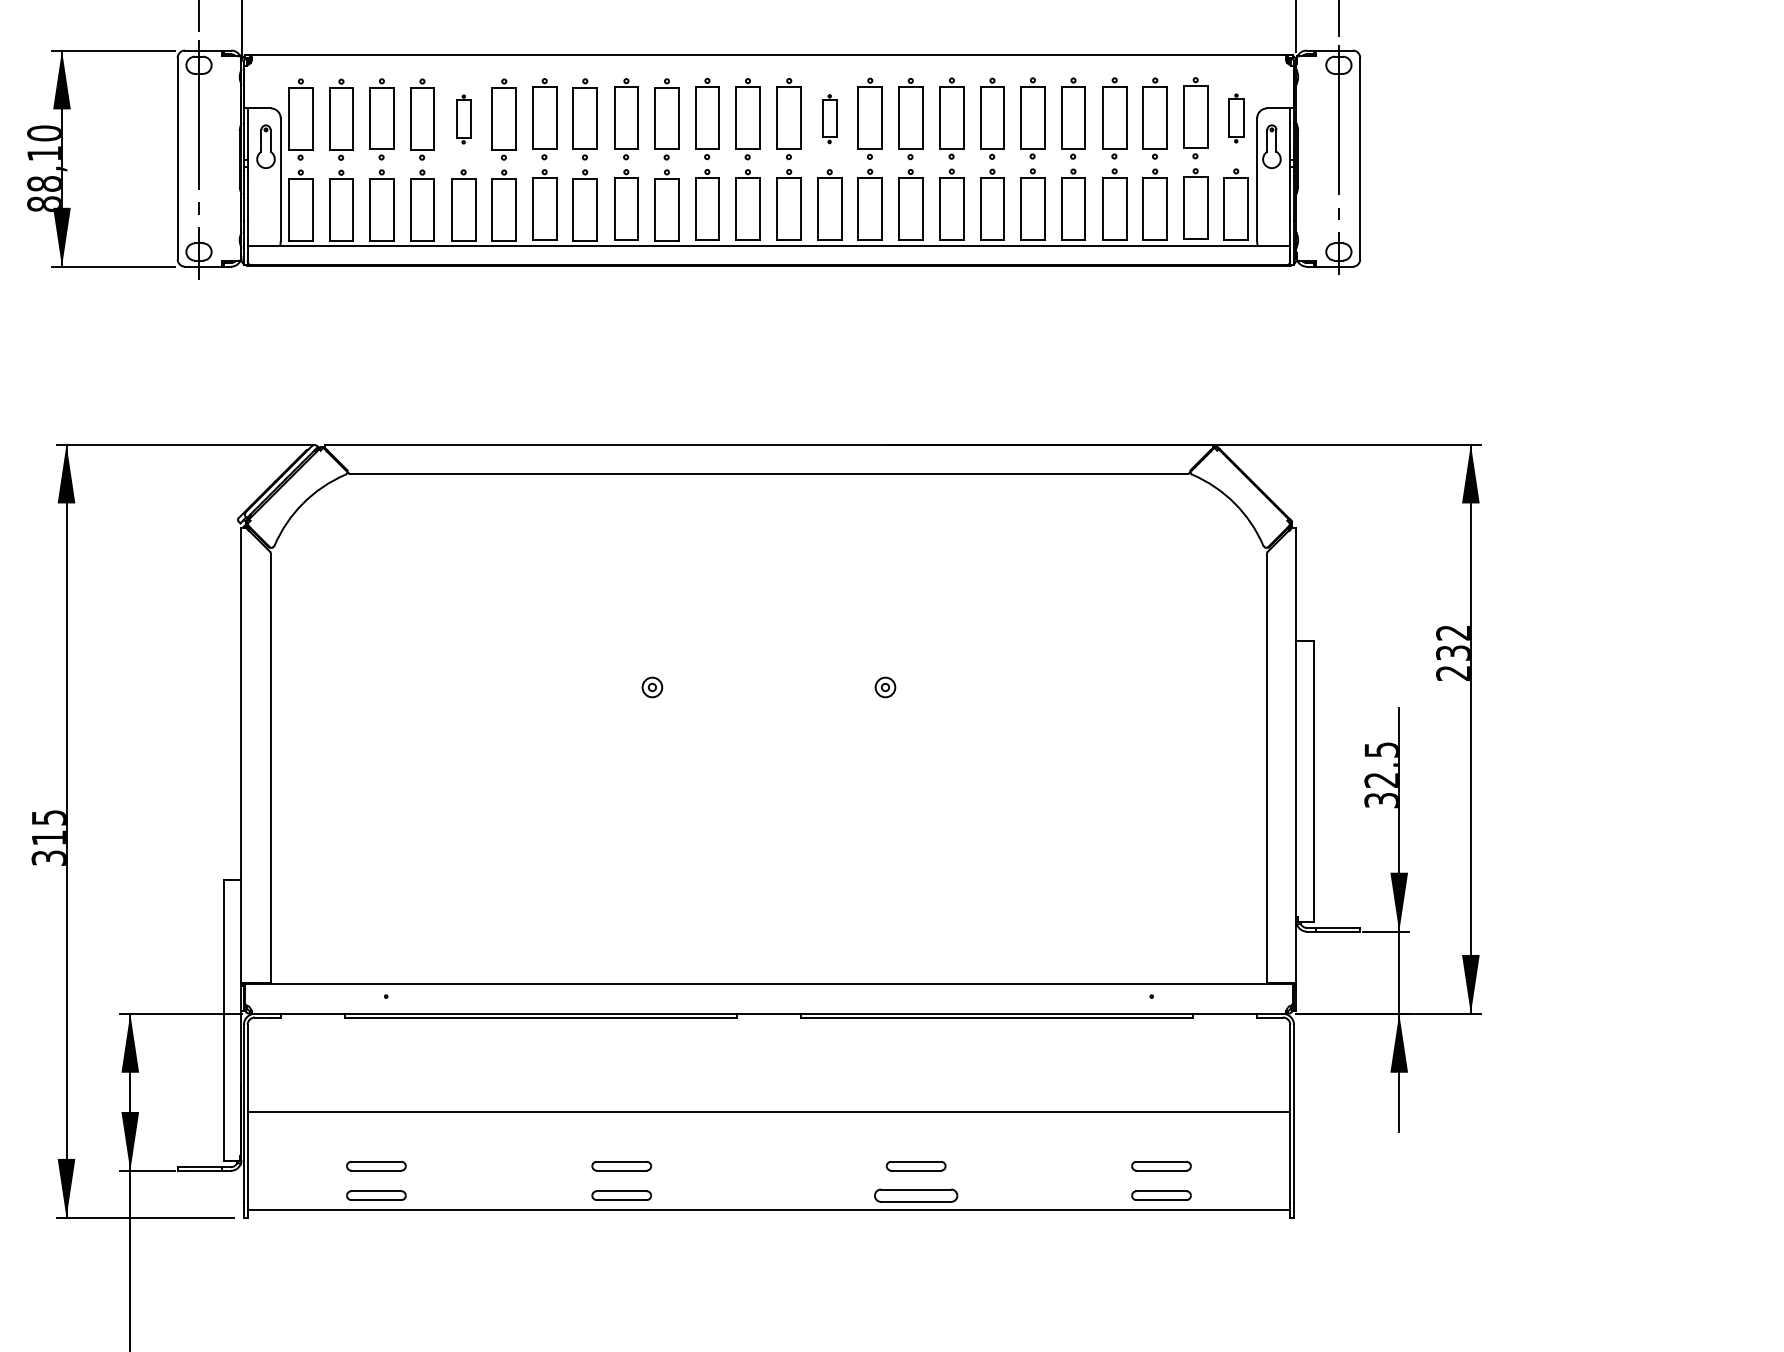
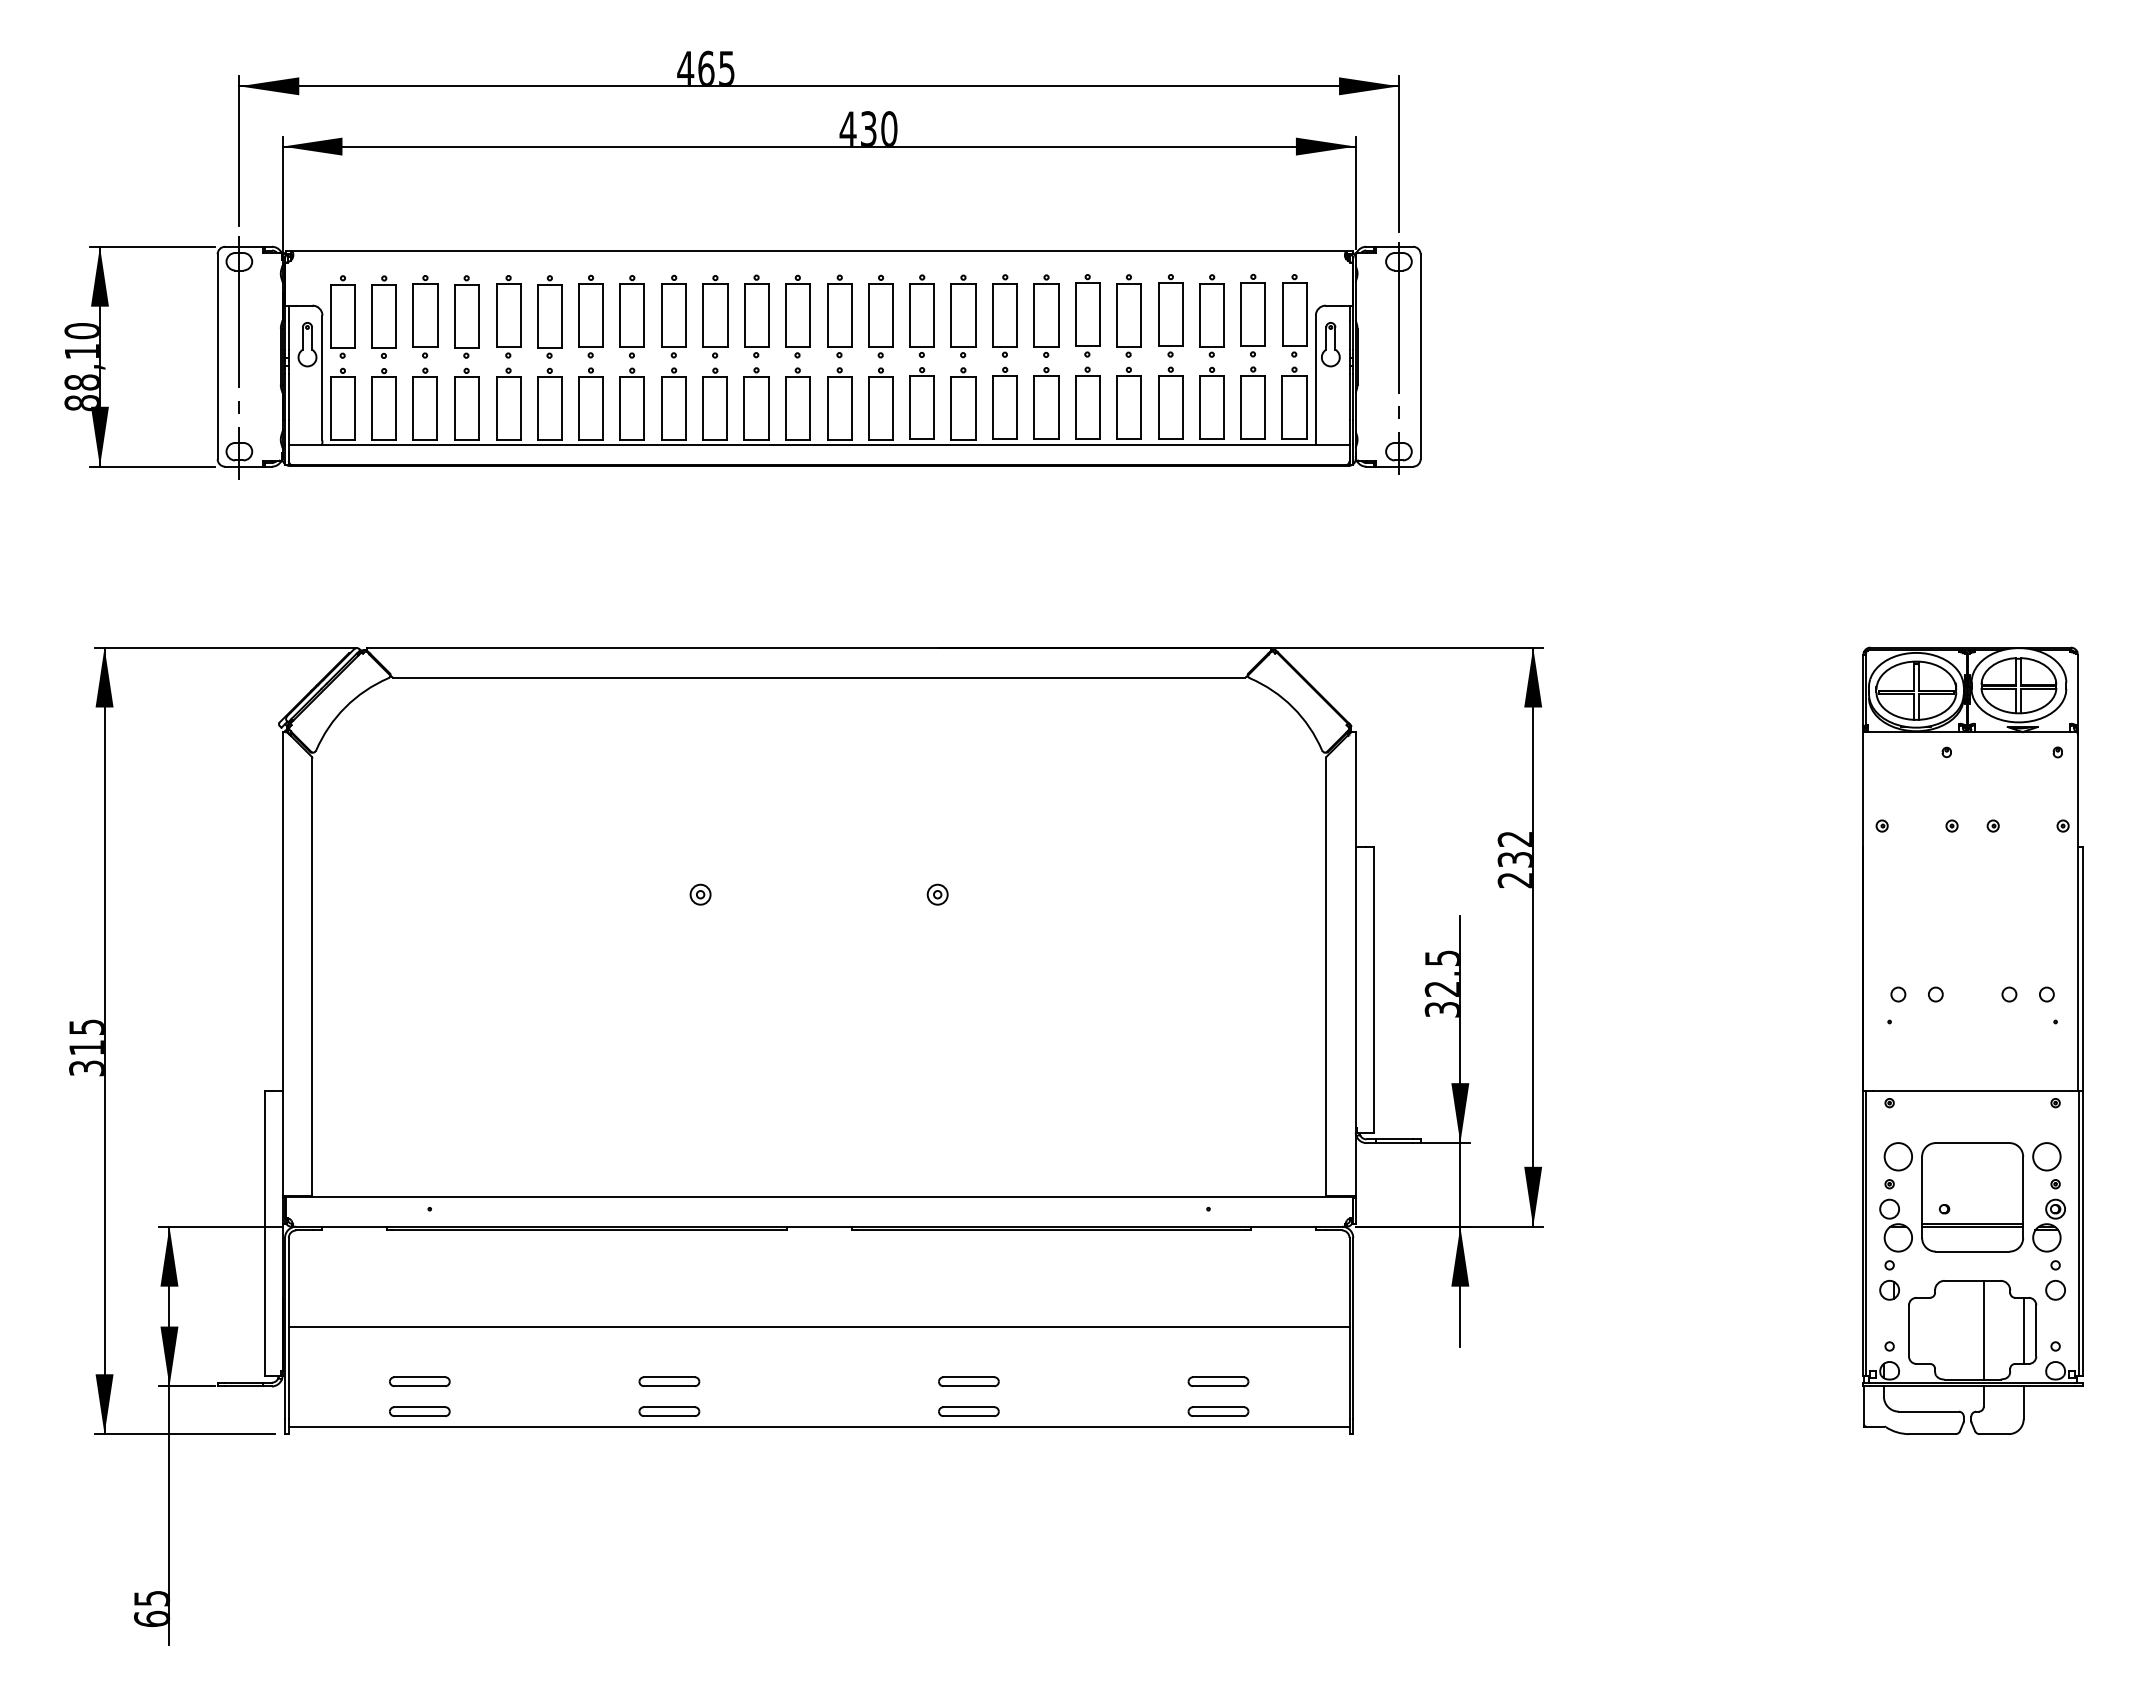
part: (1236, 118) -> (1294, 315), size x1.67
part: (463, 119) -> (508, 316), size x1.67
part: (829, 119) -> (880, 316), size x1.67
part: (915, 1195) -> (968, 1411), size x0.71

